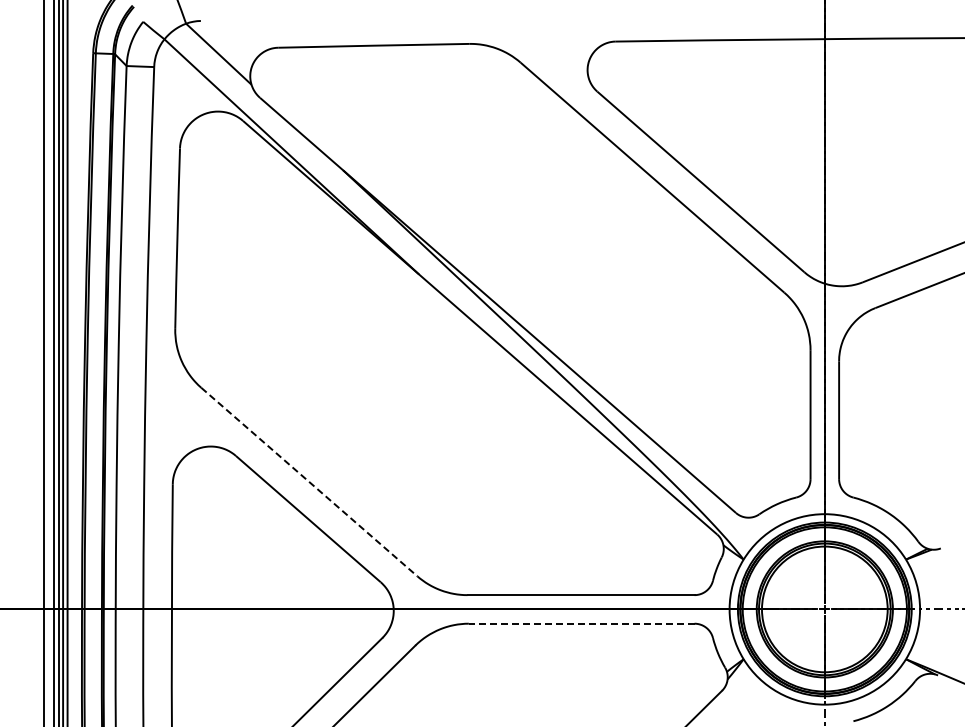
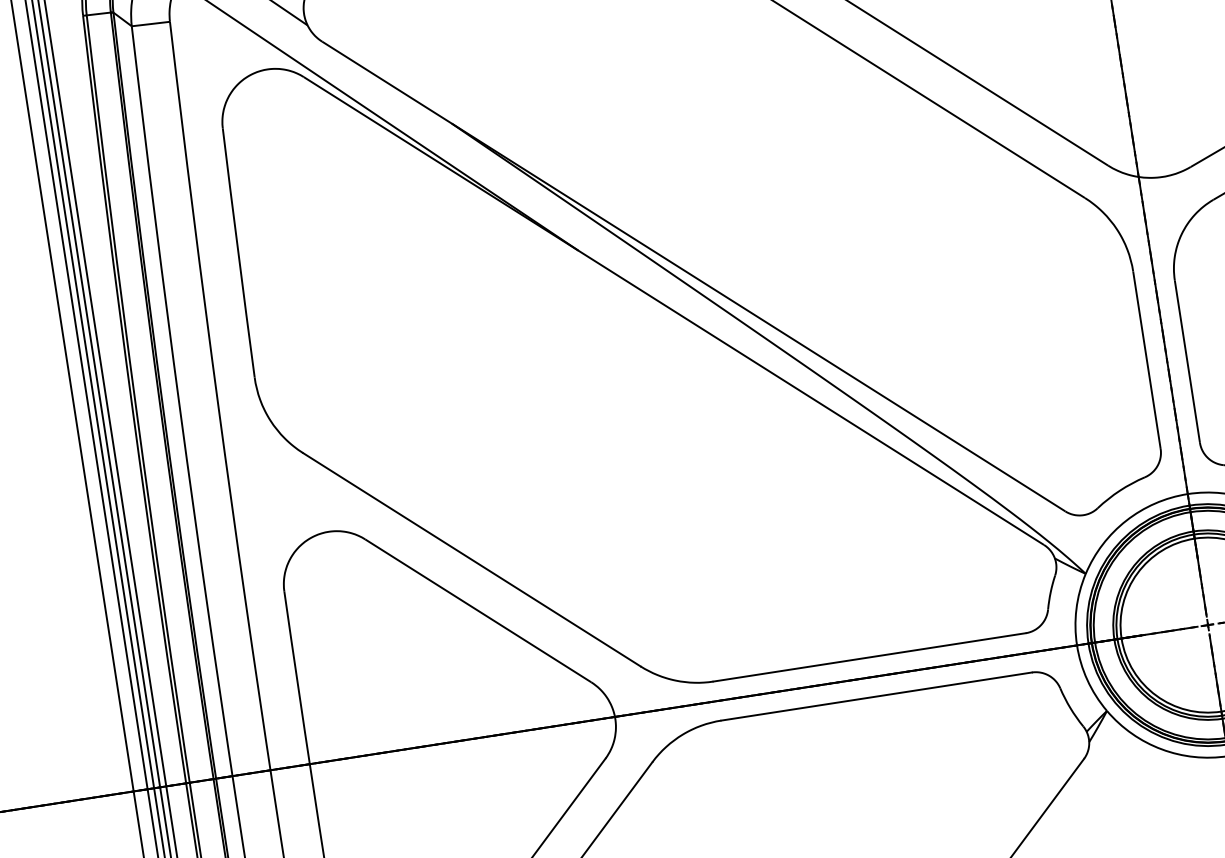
line: (309, 482) -> (472, 560), dashed -> solid
line: (581, 623) -> (876, 696), dashed -> solid

